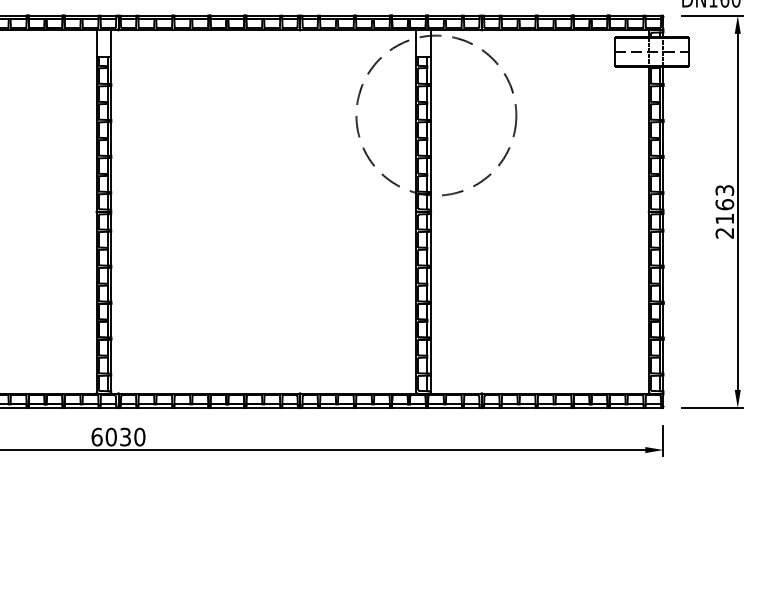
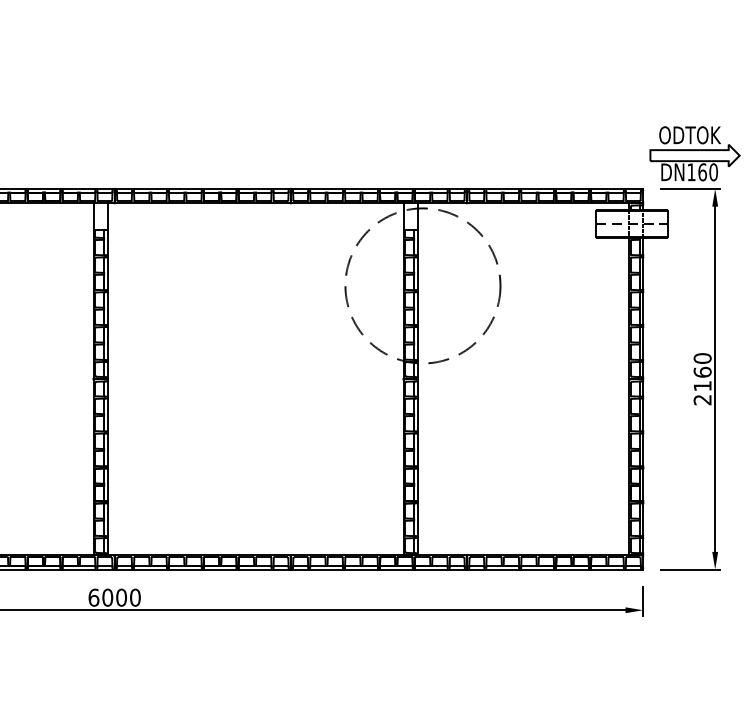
text: (724, 190) -> (702, 358), 2163 -> 2160
text: (125, 436) -> (121, 597), 6030 -> 6000

